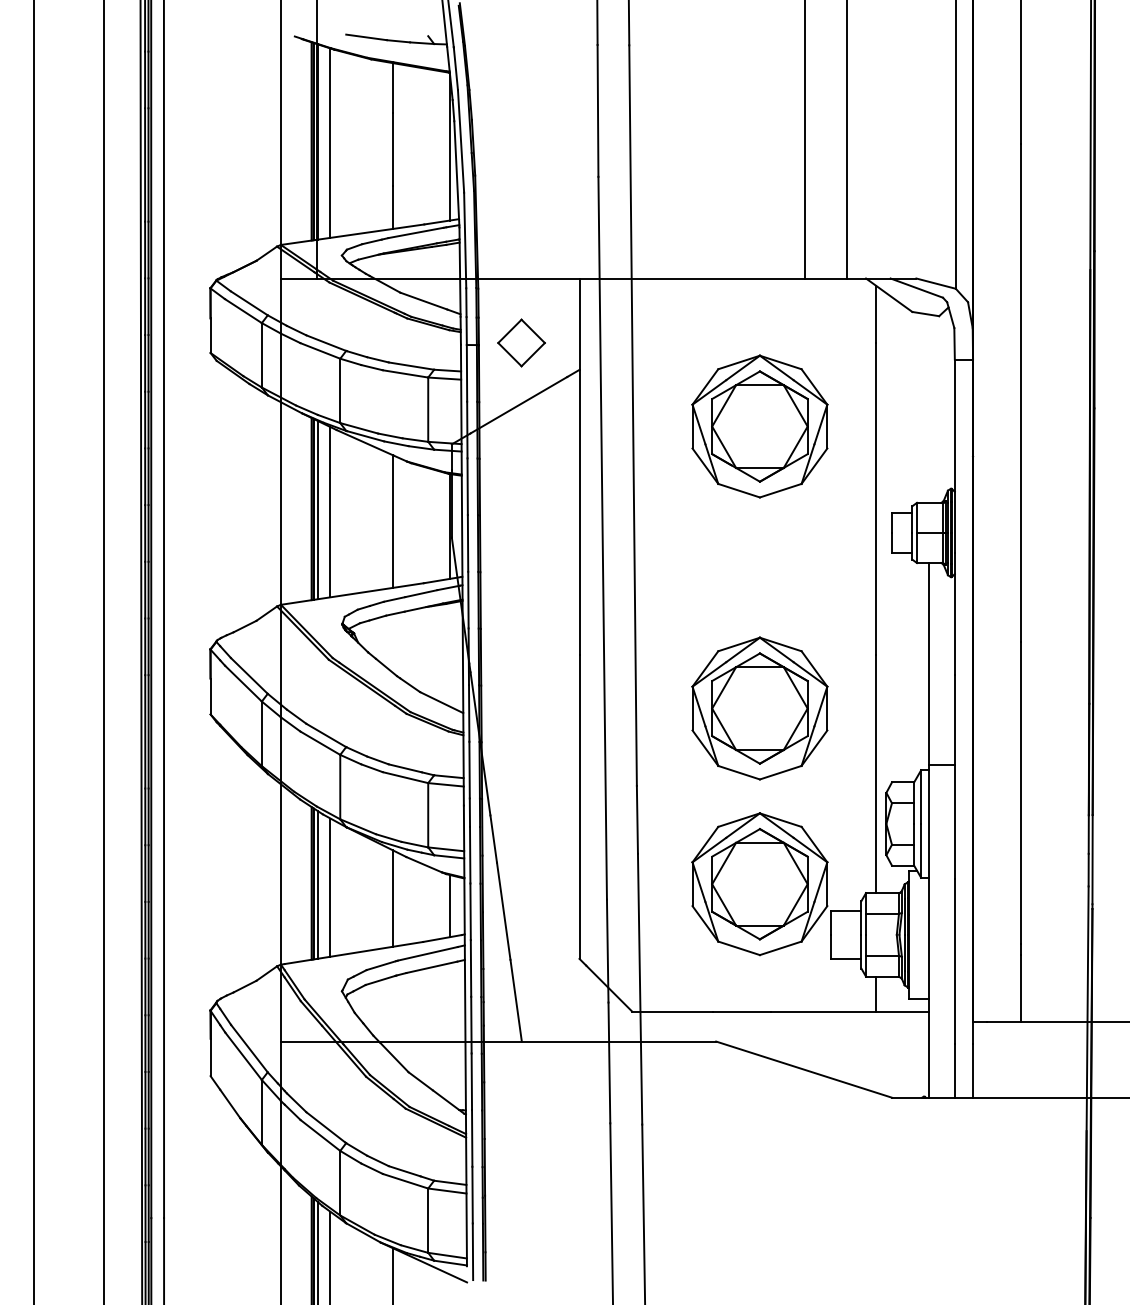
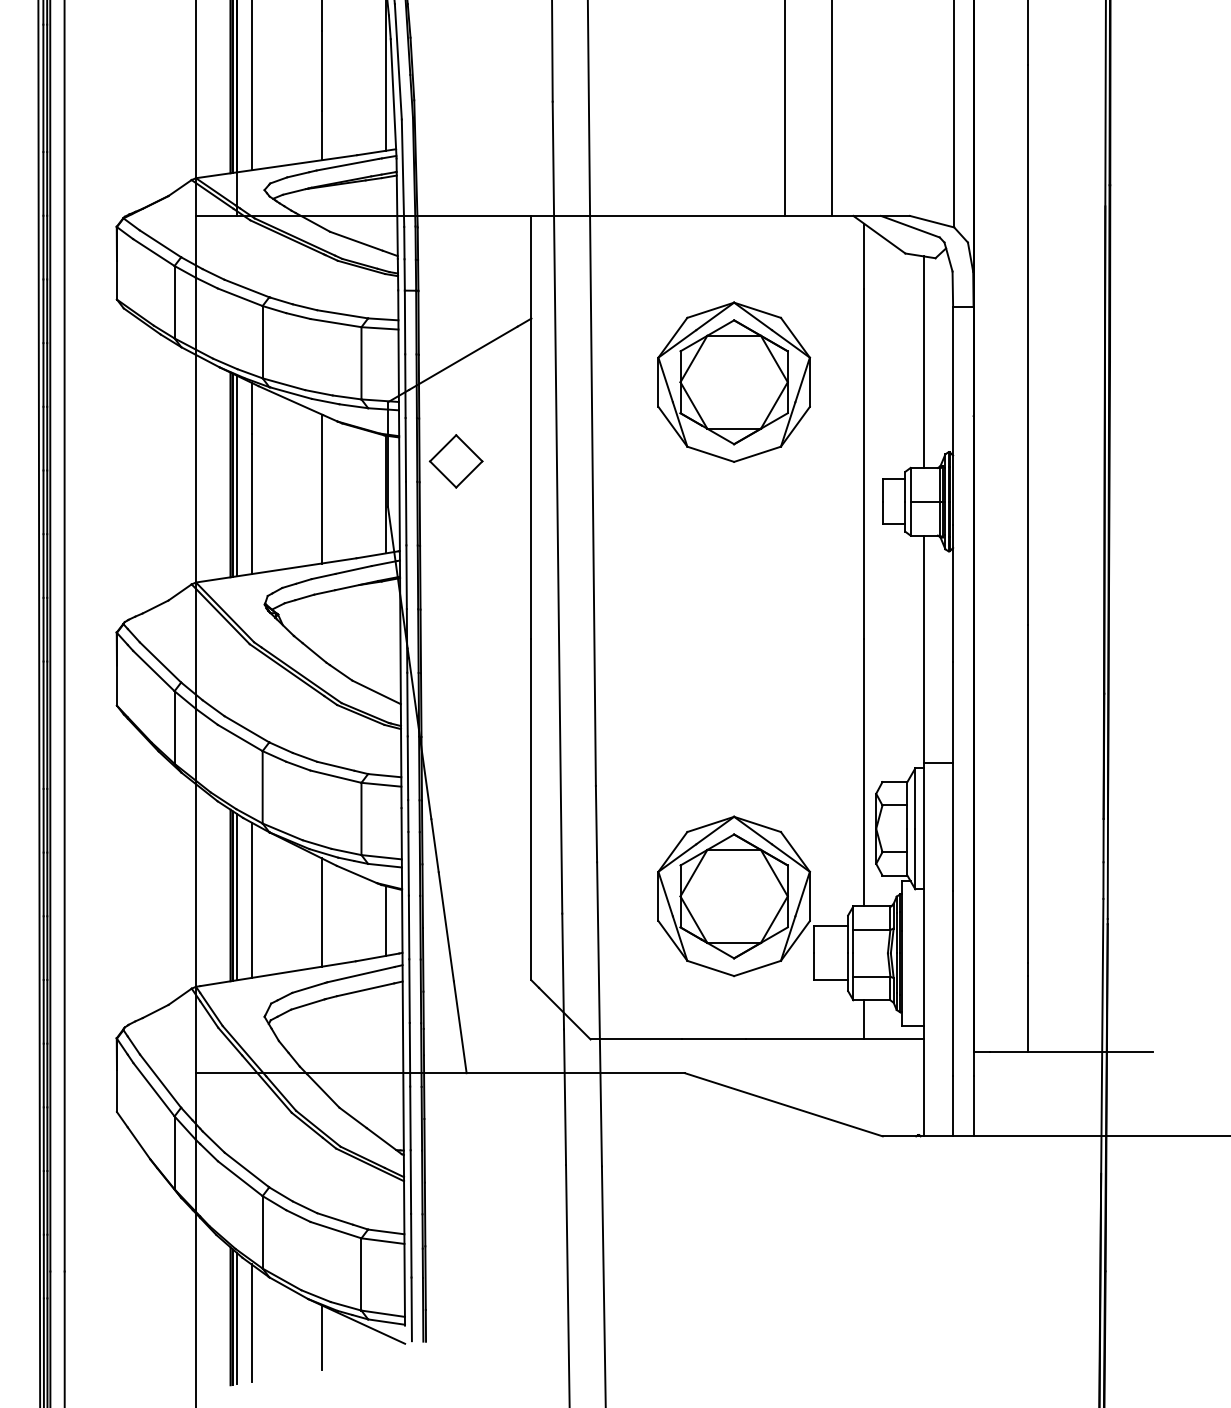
part: (521, 342) -> (456, 460), moved
line: (928, 408) -> (923, 361), added
part: (759, 708) -> (733, 699), removed

